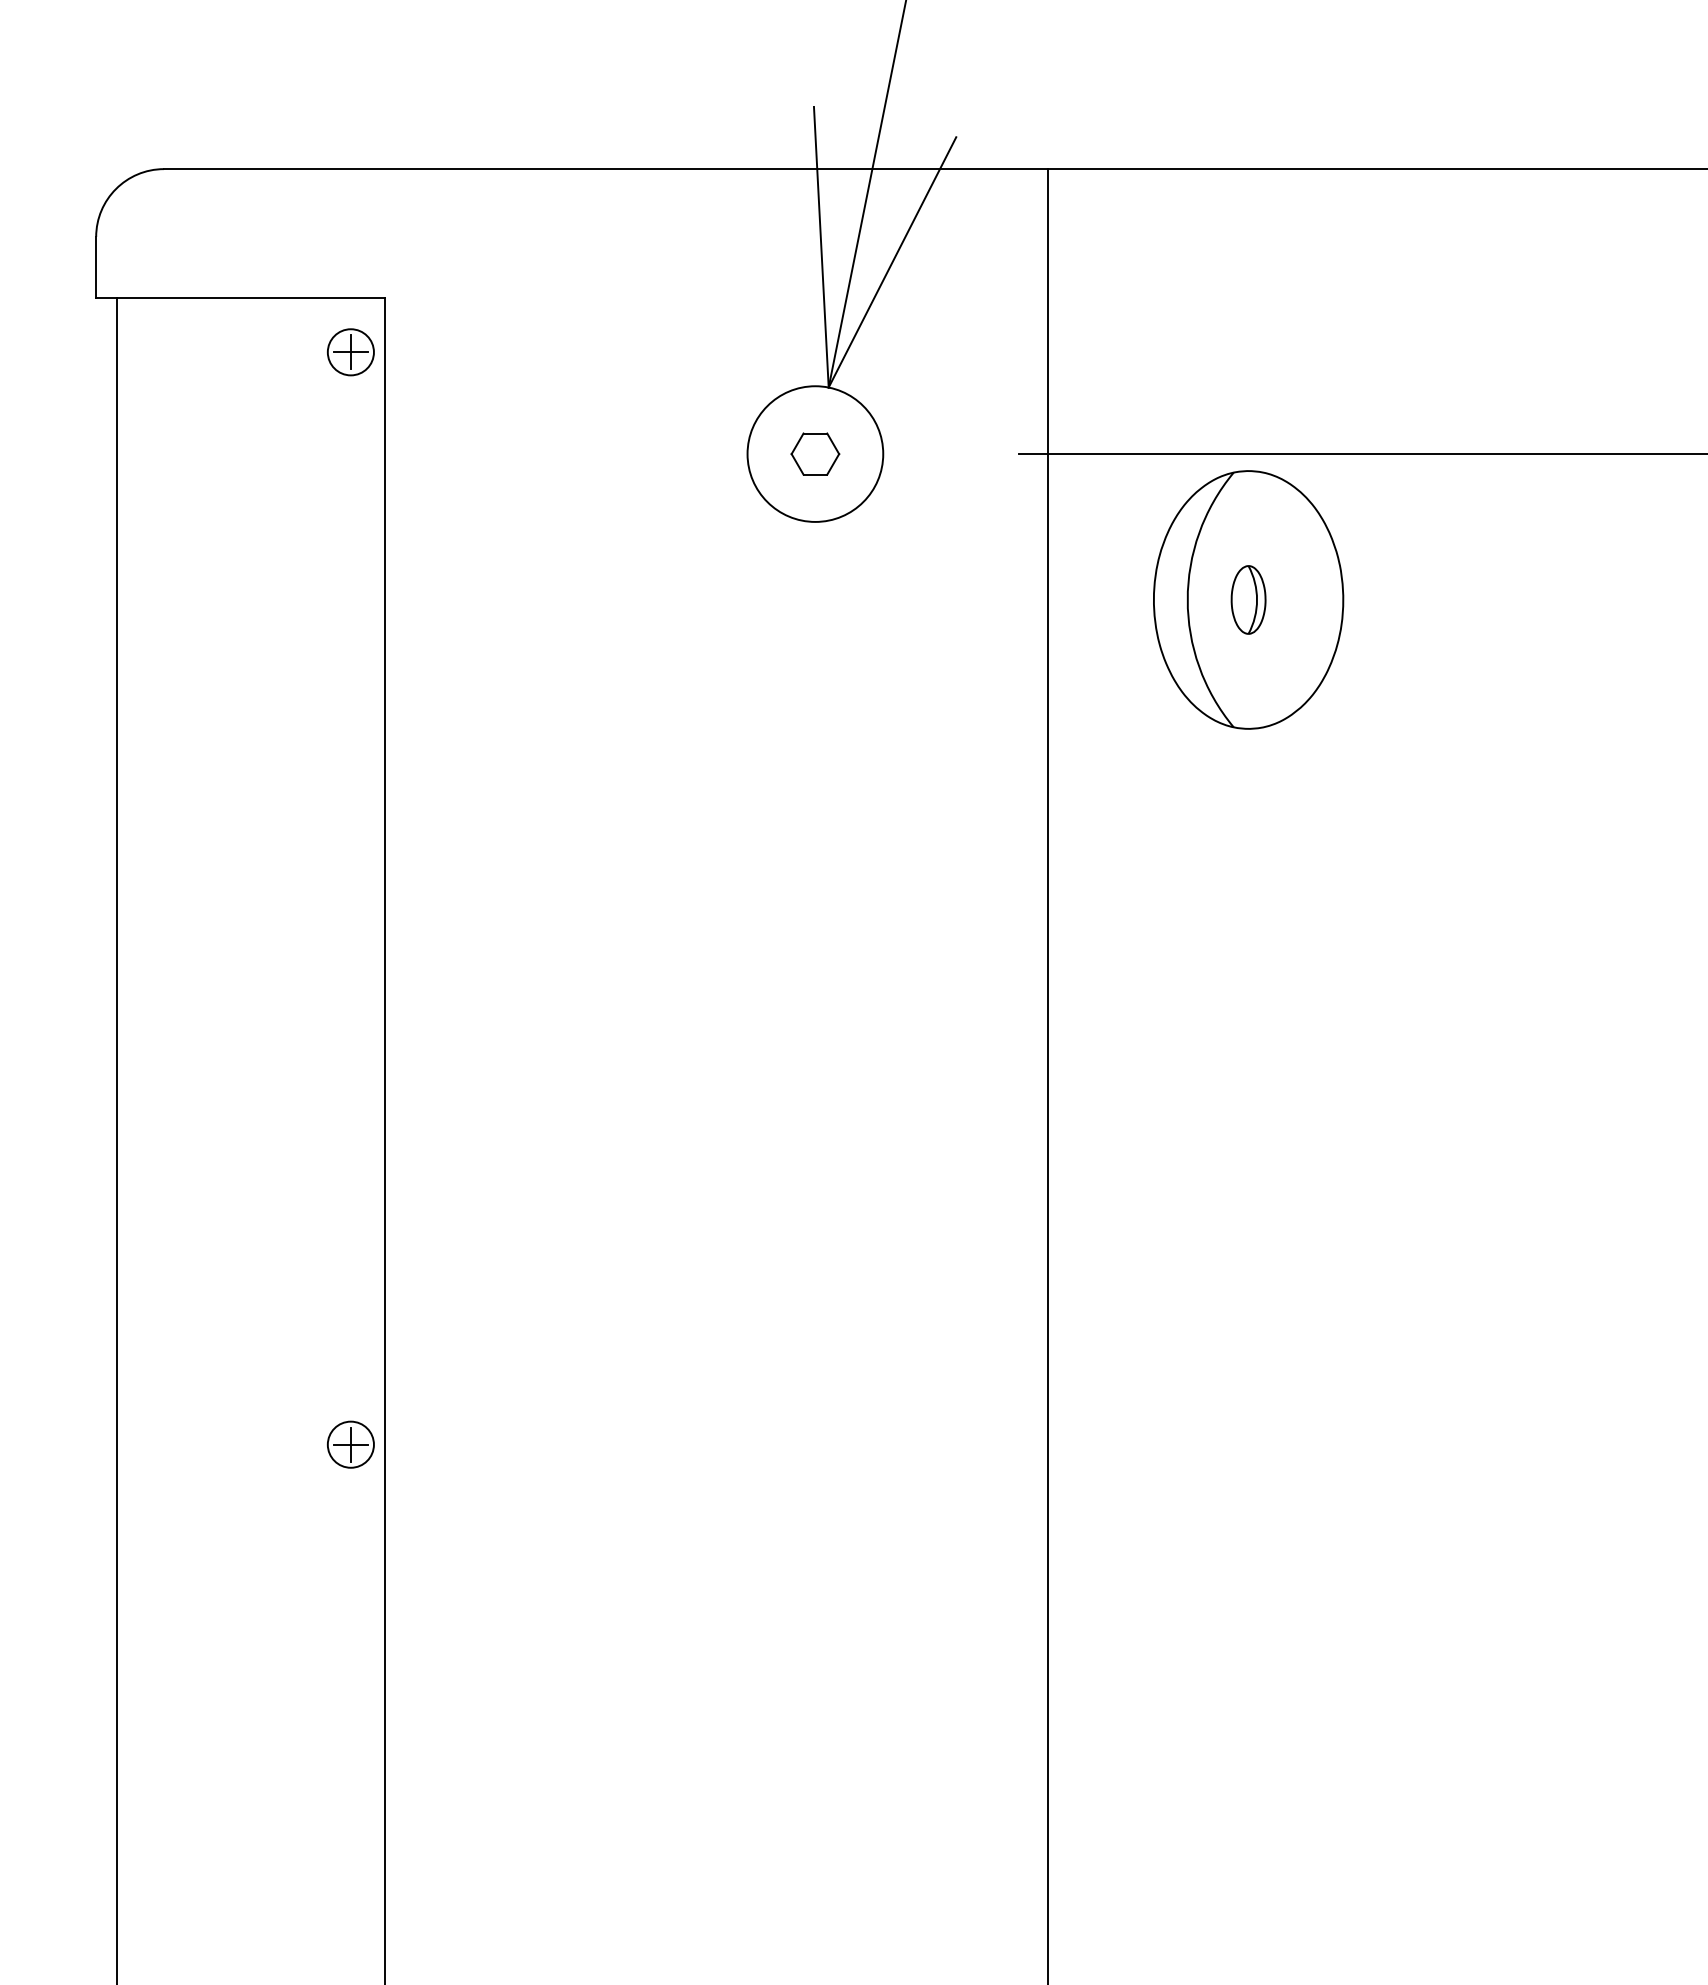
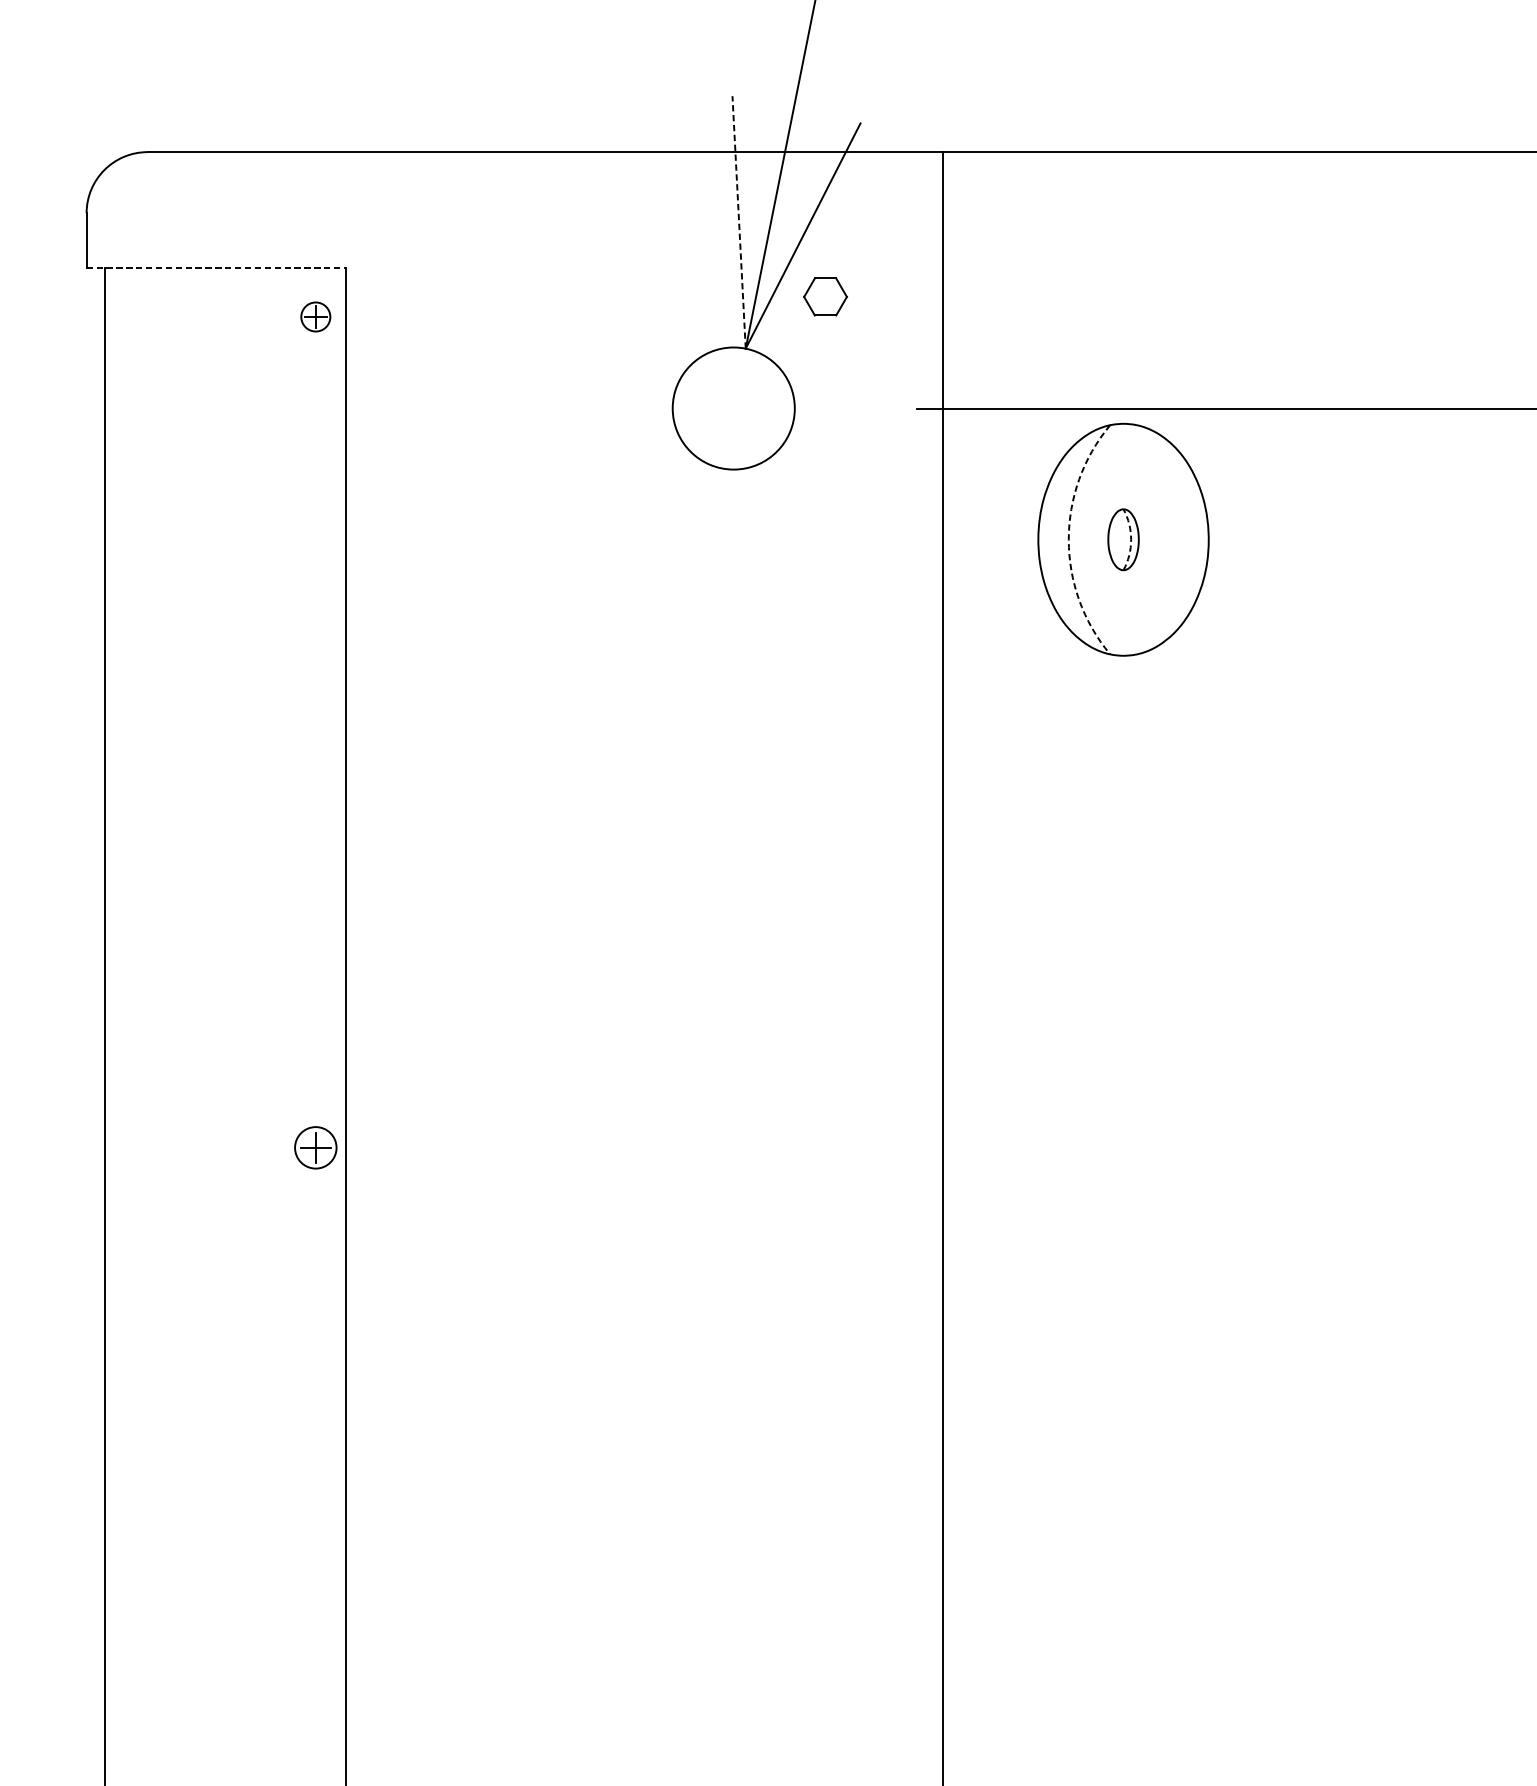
line: (821, 246) -> (739, 221), solid -> dashed
line: (241, 298) -> (217, 268), solid -> dashed
part: (350, 352) -> (315, 317), size x0.7
part: (815, 453) -> (825, 296), moved
arc: (1187, 599) -> (1068, 539), solid -> dashed
arc: (1257, 599) -> (1131, 539), solid -> dashed
part: (350, 1444) -> (315, 1147), moved

